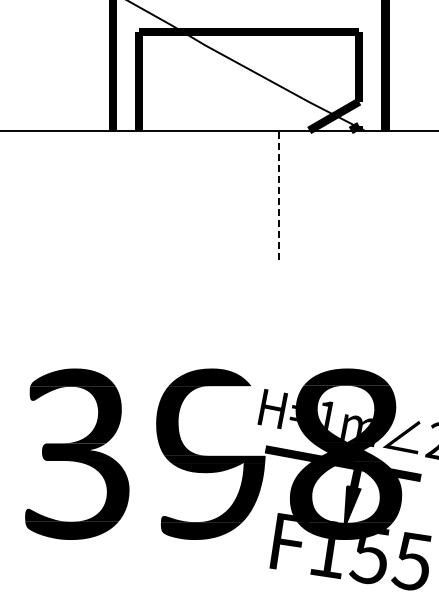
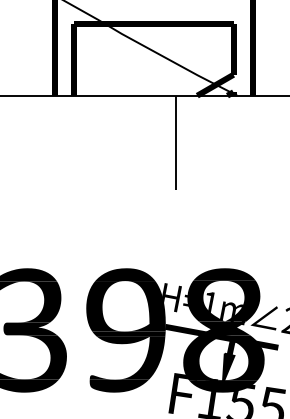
line: (279, 195) -> (175, 142), dashed -> solid
fill: (237, 420) -> (145, 305), added

